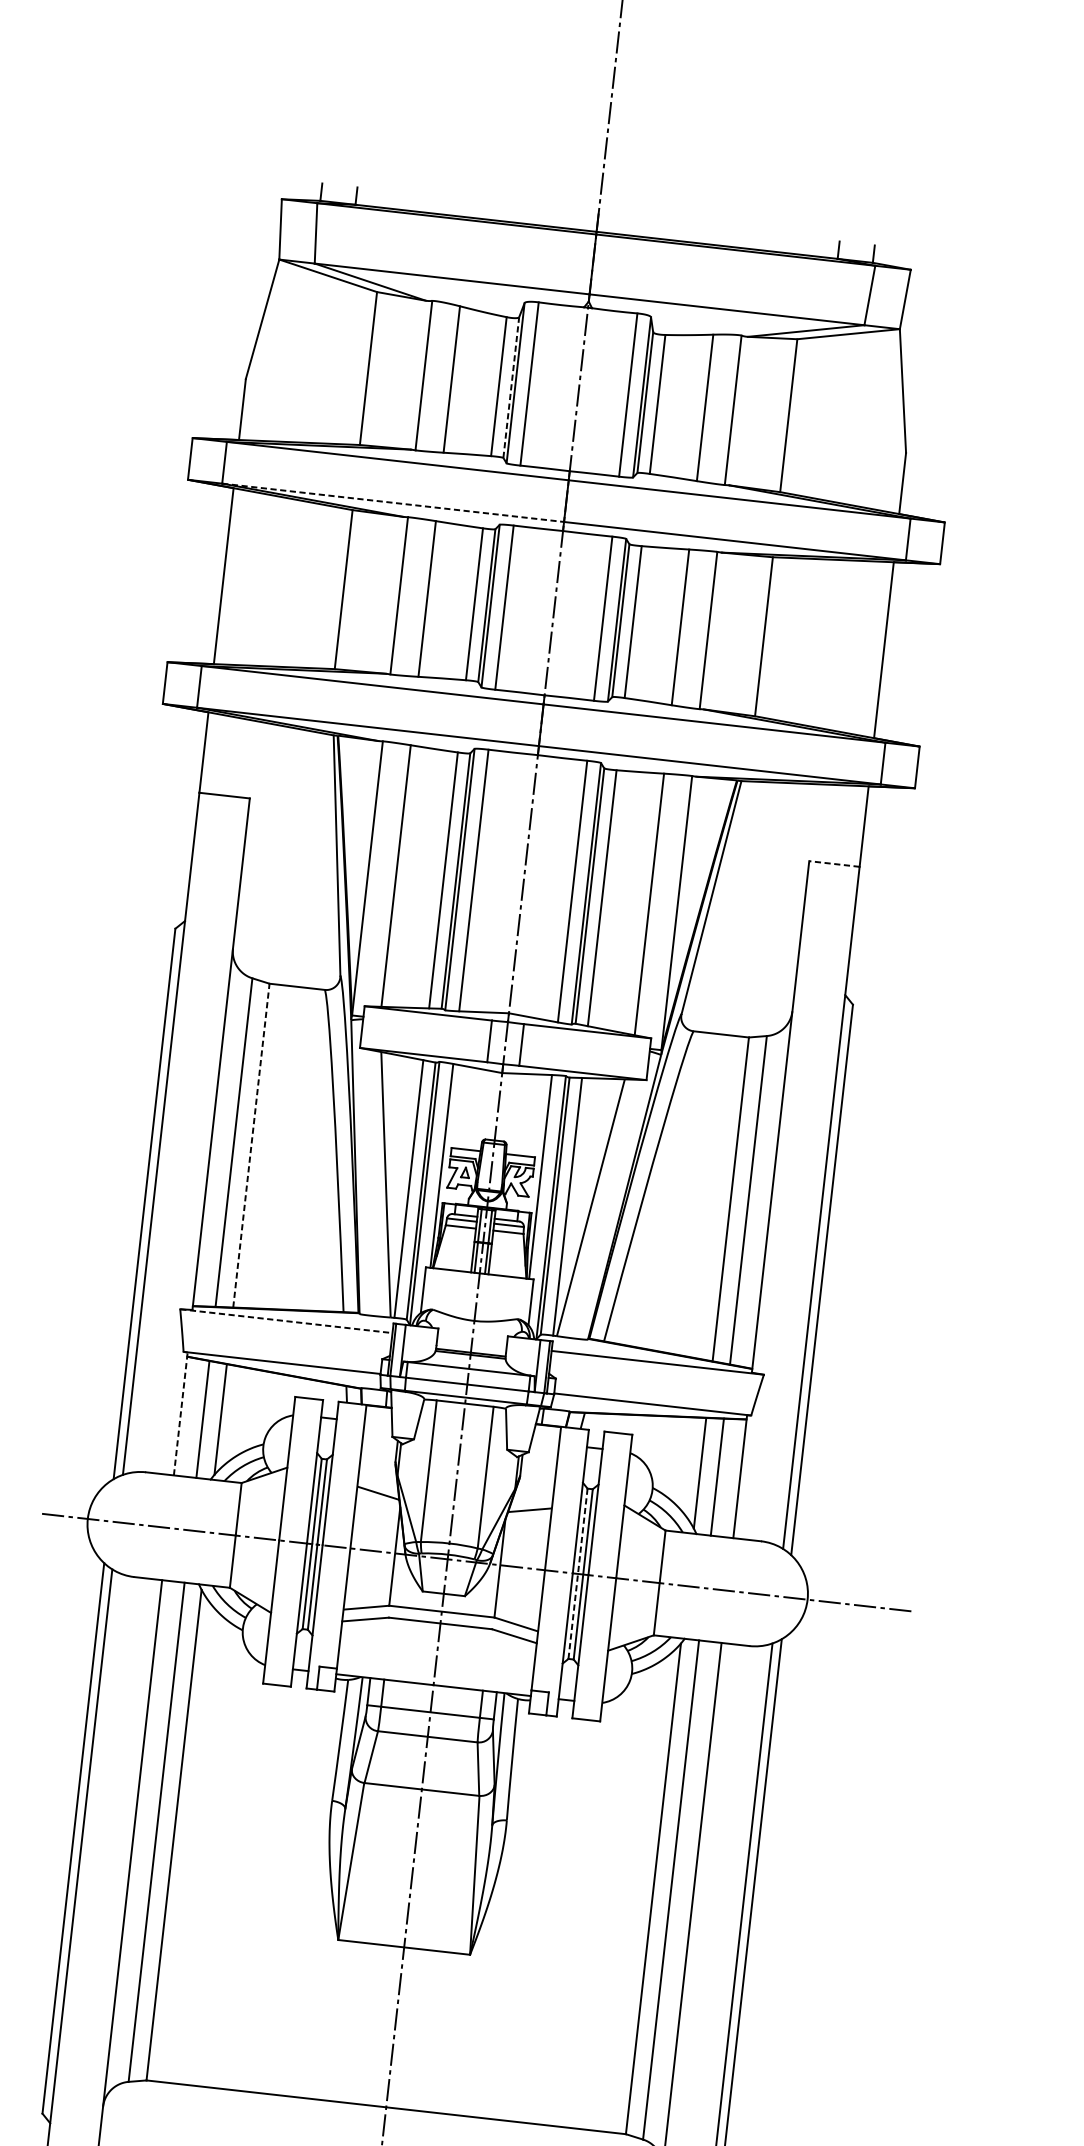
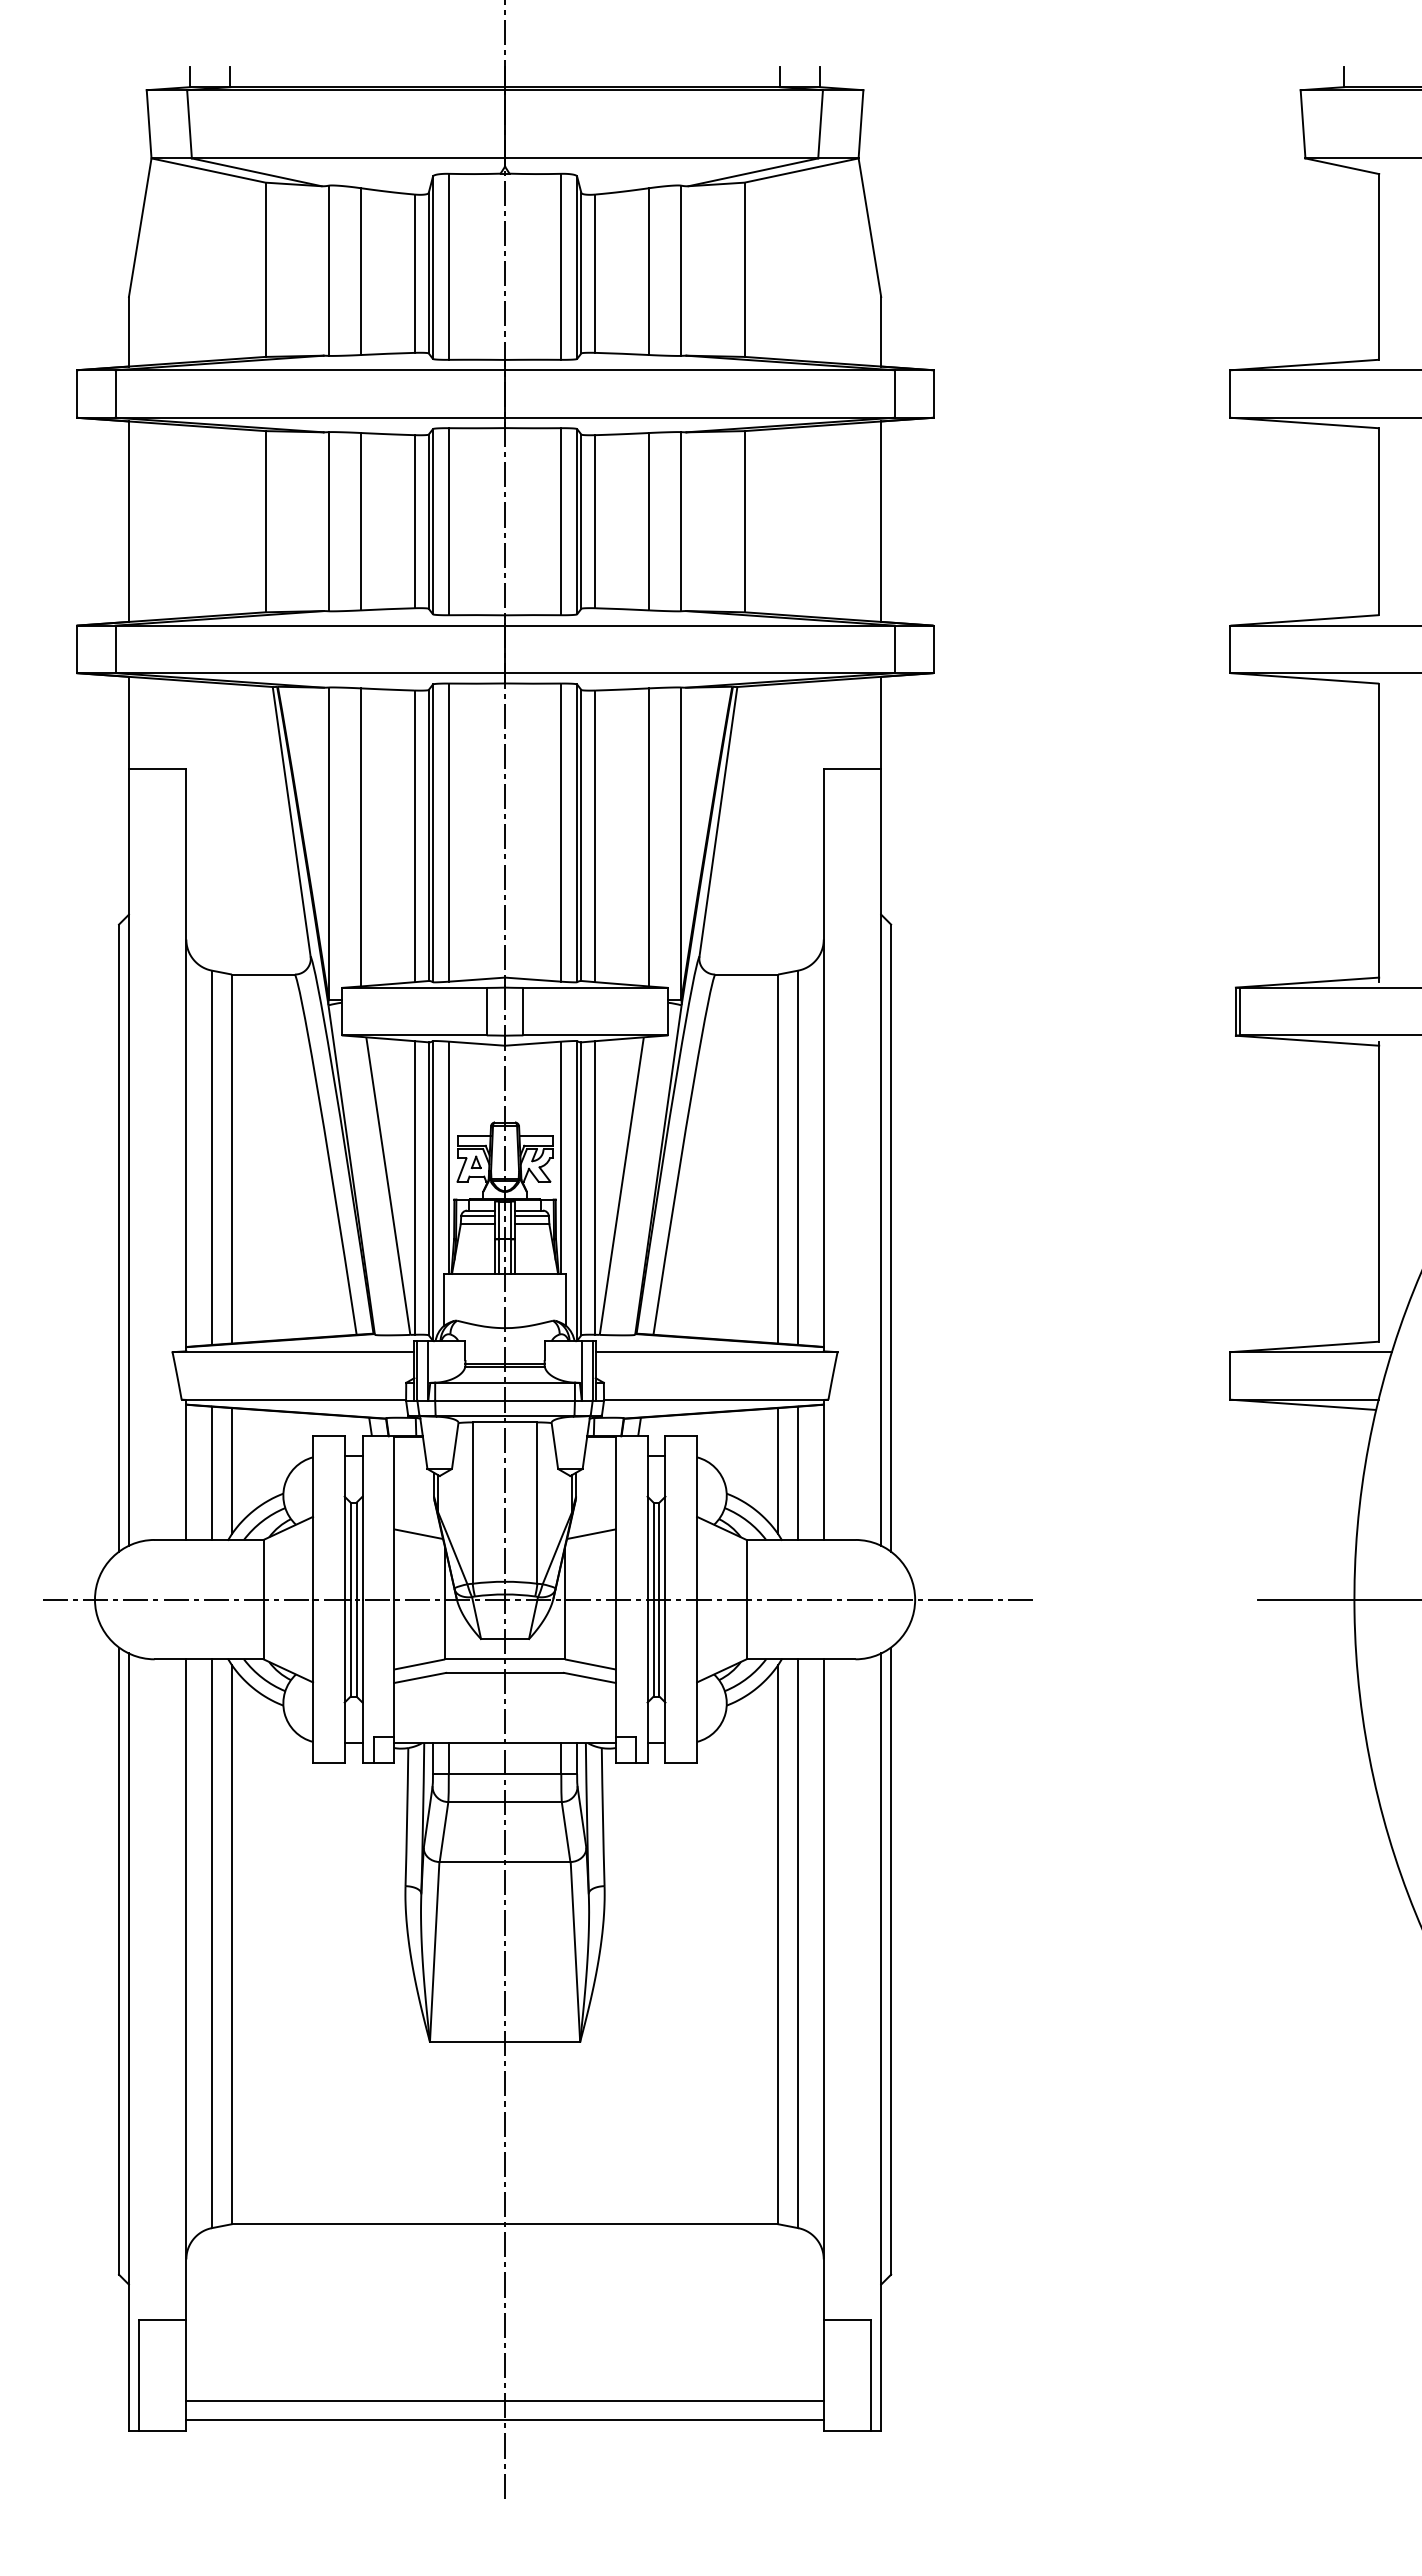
line: (511, 386) -> (428, 272), dashed -> solid
line: (393, 502) -> (310, 417), dashed -> solid
line: (834, 863) -> (852, 768), dashed -> solid
line: (251, 1145) -> (231, 1158), dashed -> solid
line: (286, 1321) -> (293, 1352), dashed -> solid
line: (180, 1413) -> (186, 1469), dashed -> solid
line: (577, 1574) -> (653, 1600), dashed -> solid

